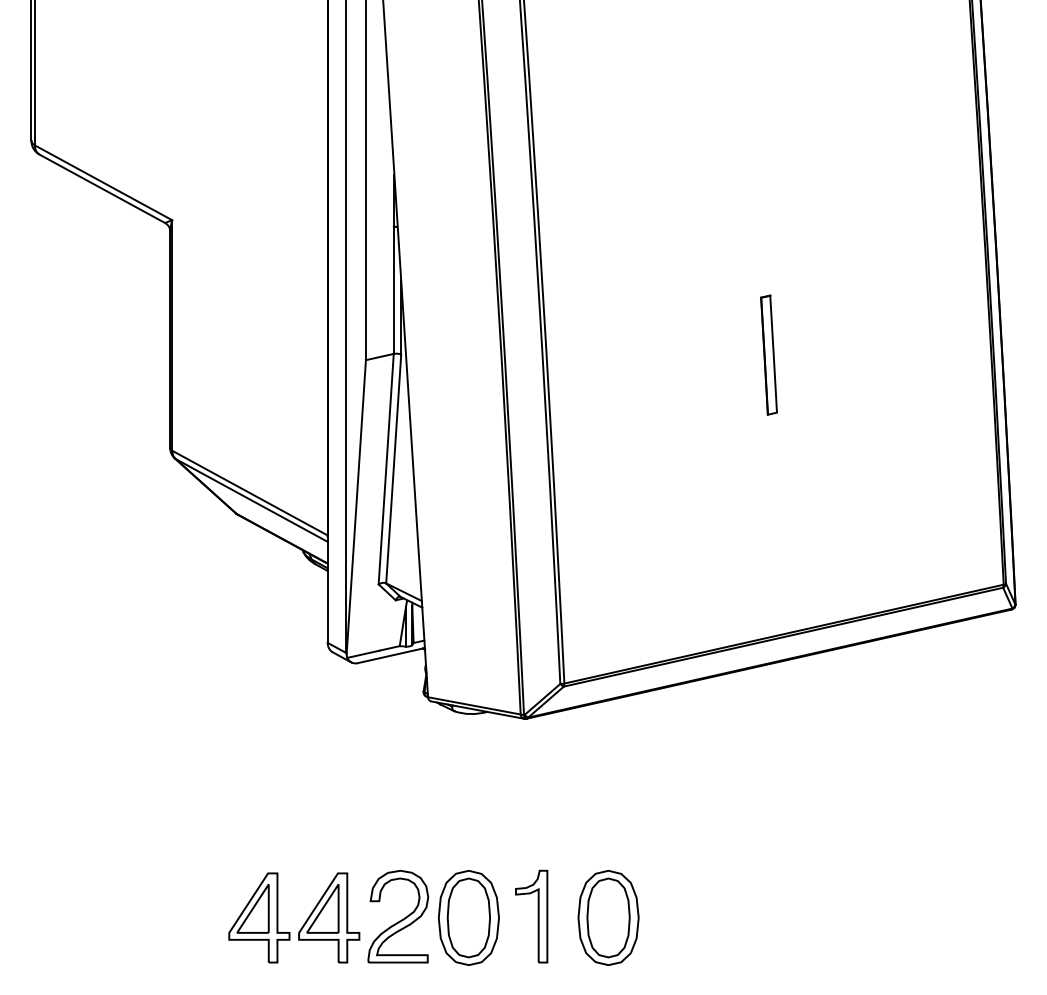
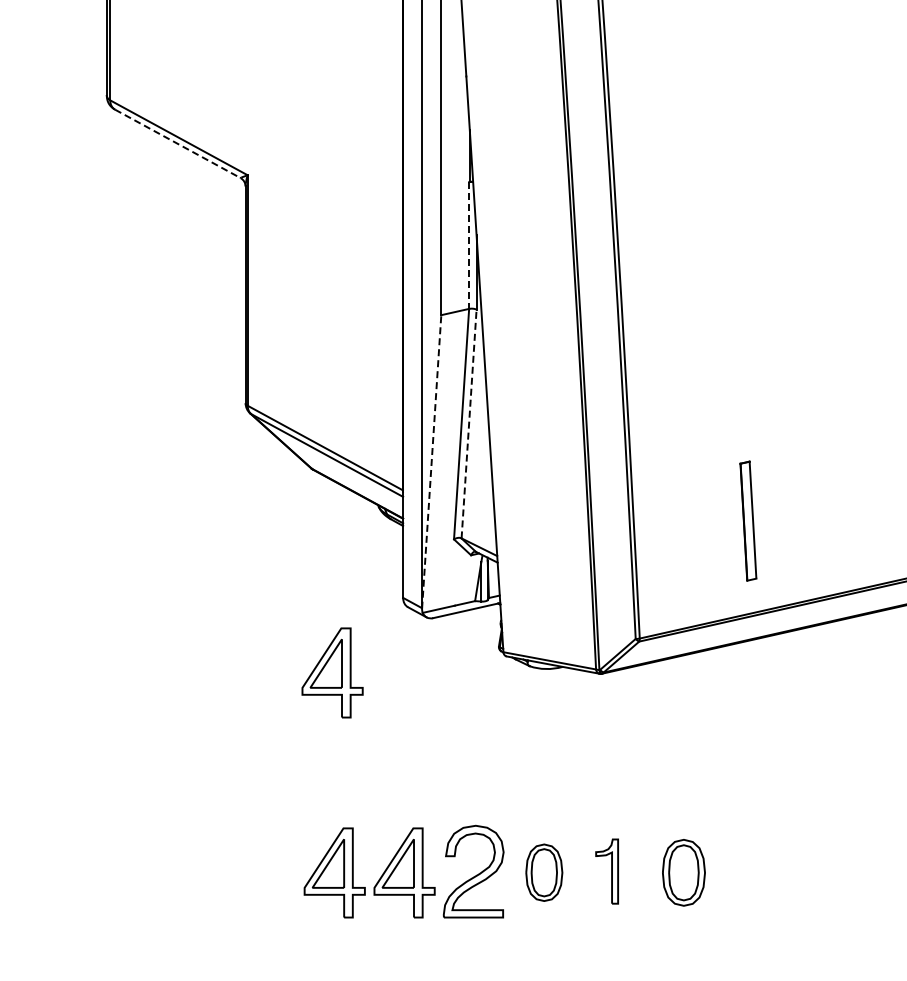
line: (102, 188) -> (177, 143), solid -> dashed
line: (393, 291) -> (468, 246), solid -> dashed
part: (768, 354) -> (747, 520), moved
line: (393, 469) -> (468, 424), solid -> dashed
line: (356, 506) -> (431, 461), solid -> dashed
part: (257, 717) -> (332, 672), added
part: (531, 916) -> (606, 871), size x0.7
part: (468, 917) -> (543, 872), size x0.6
part: (608, 917) -> (683, 872), size x0.7

